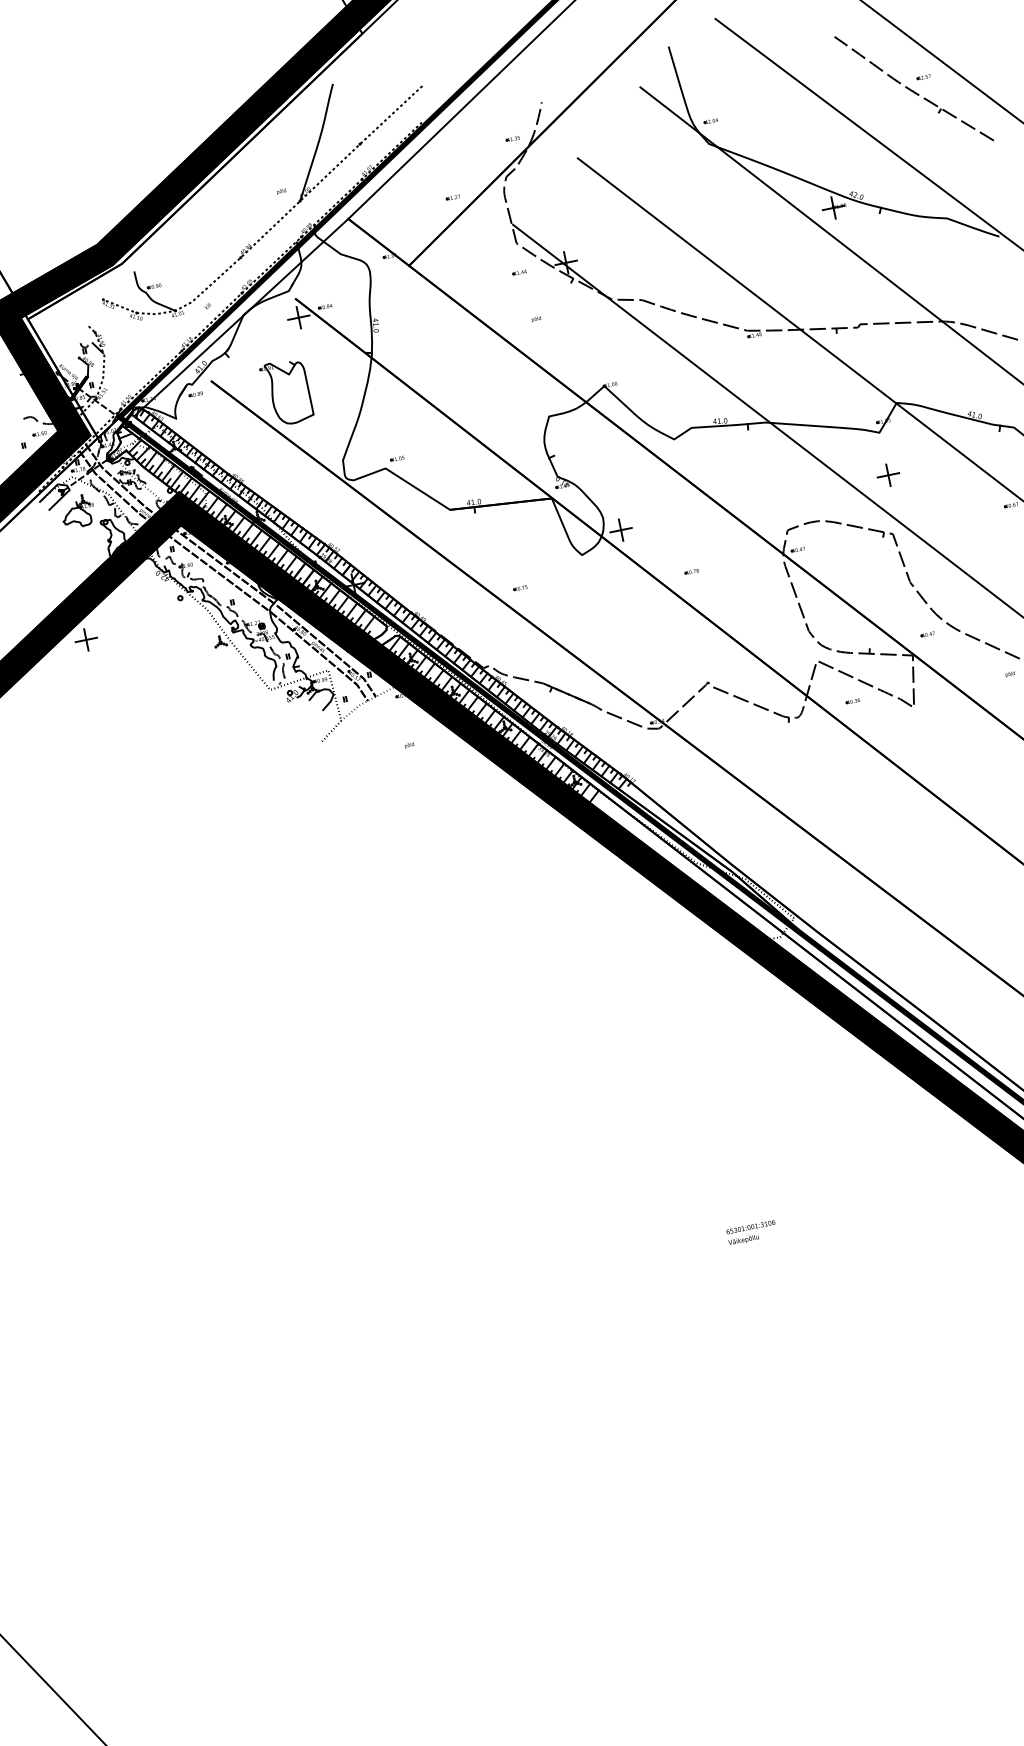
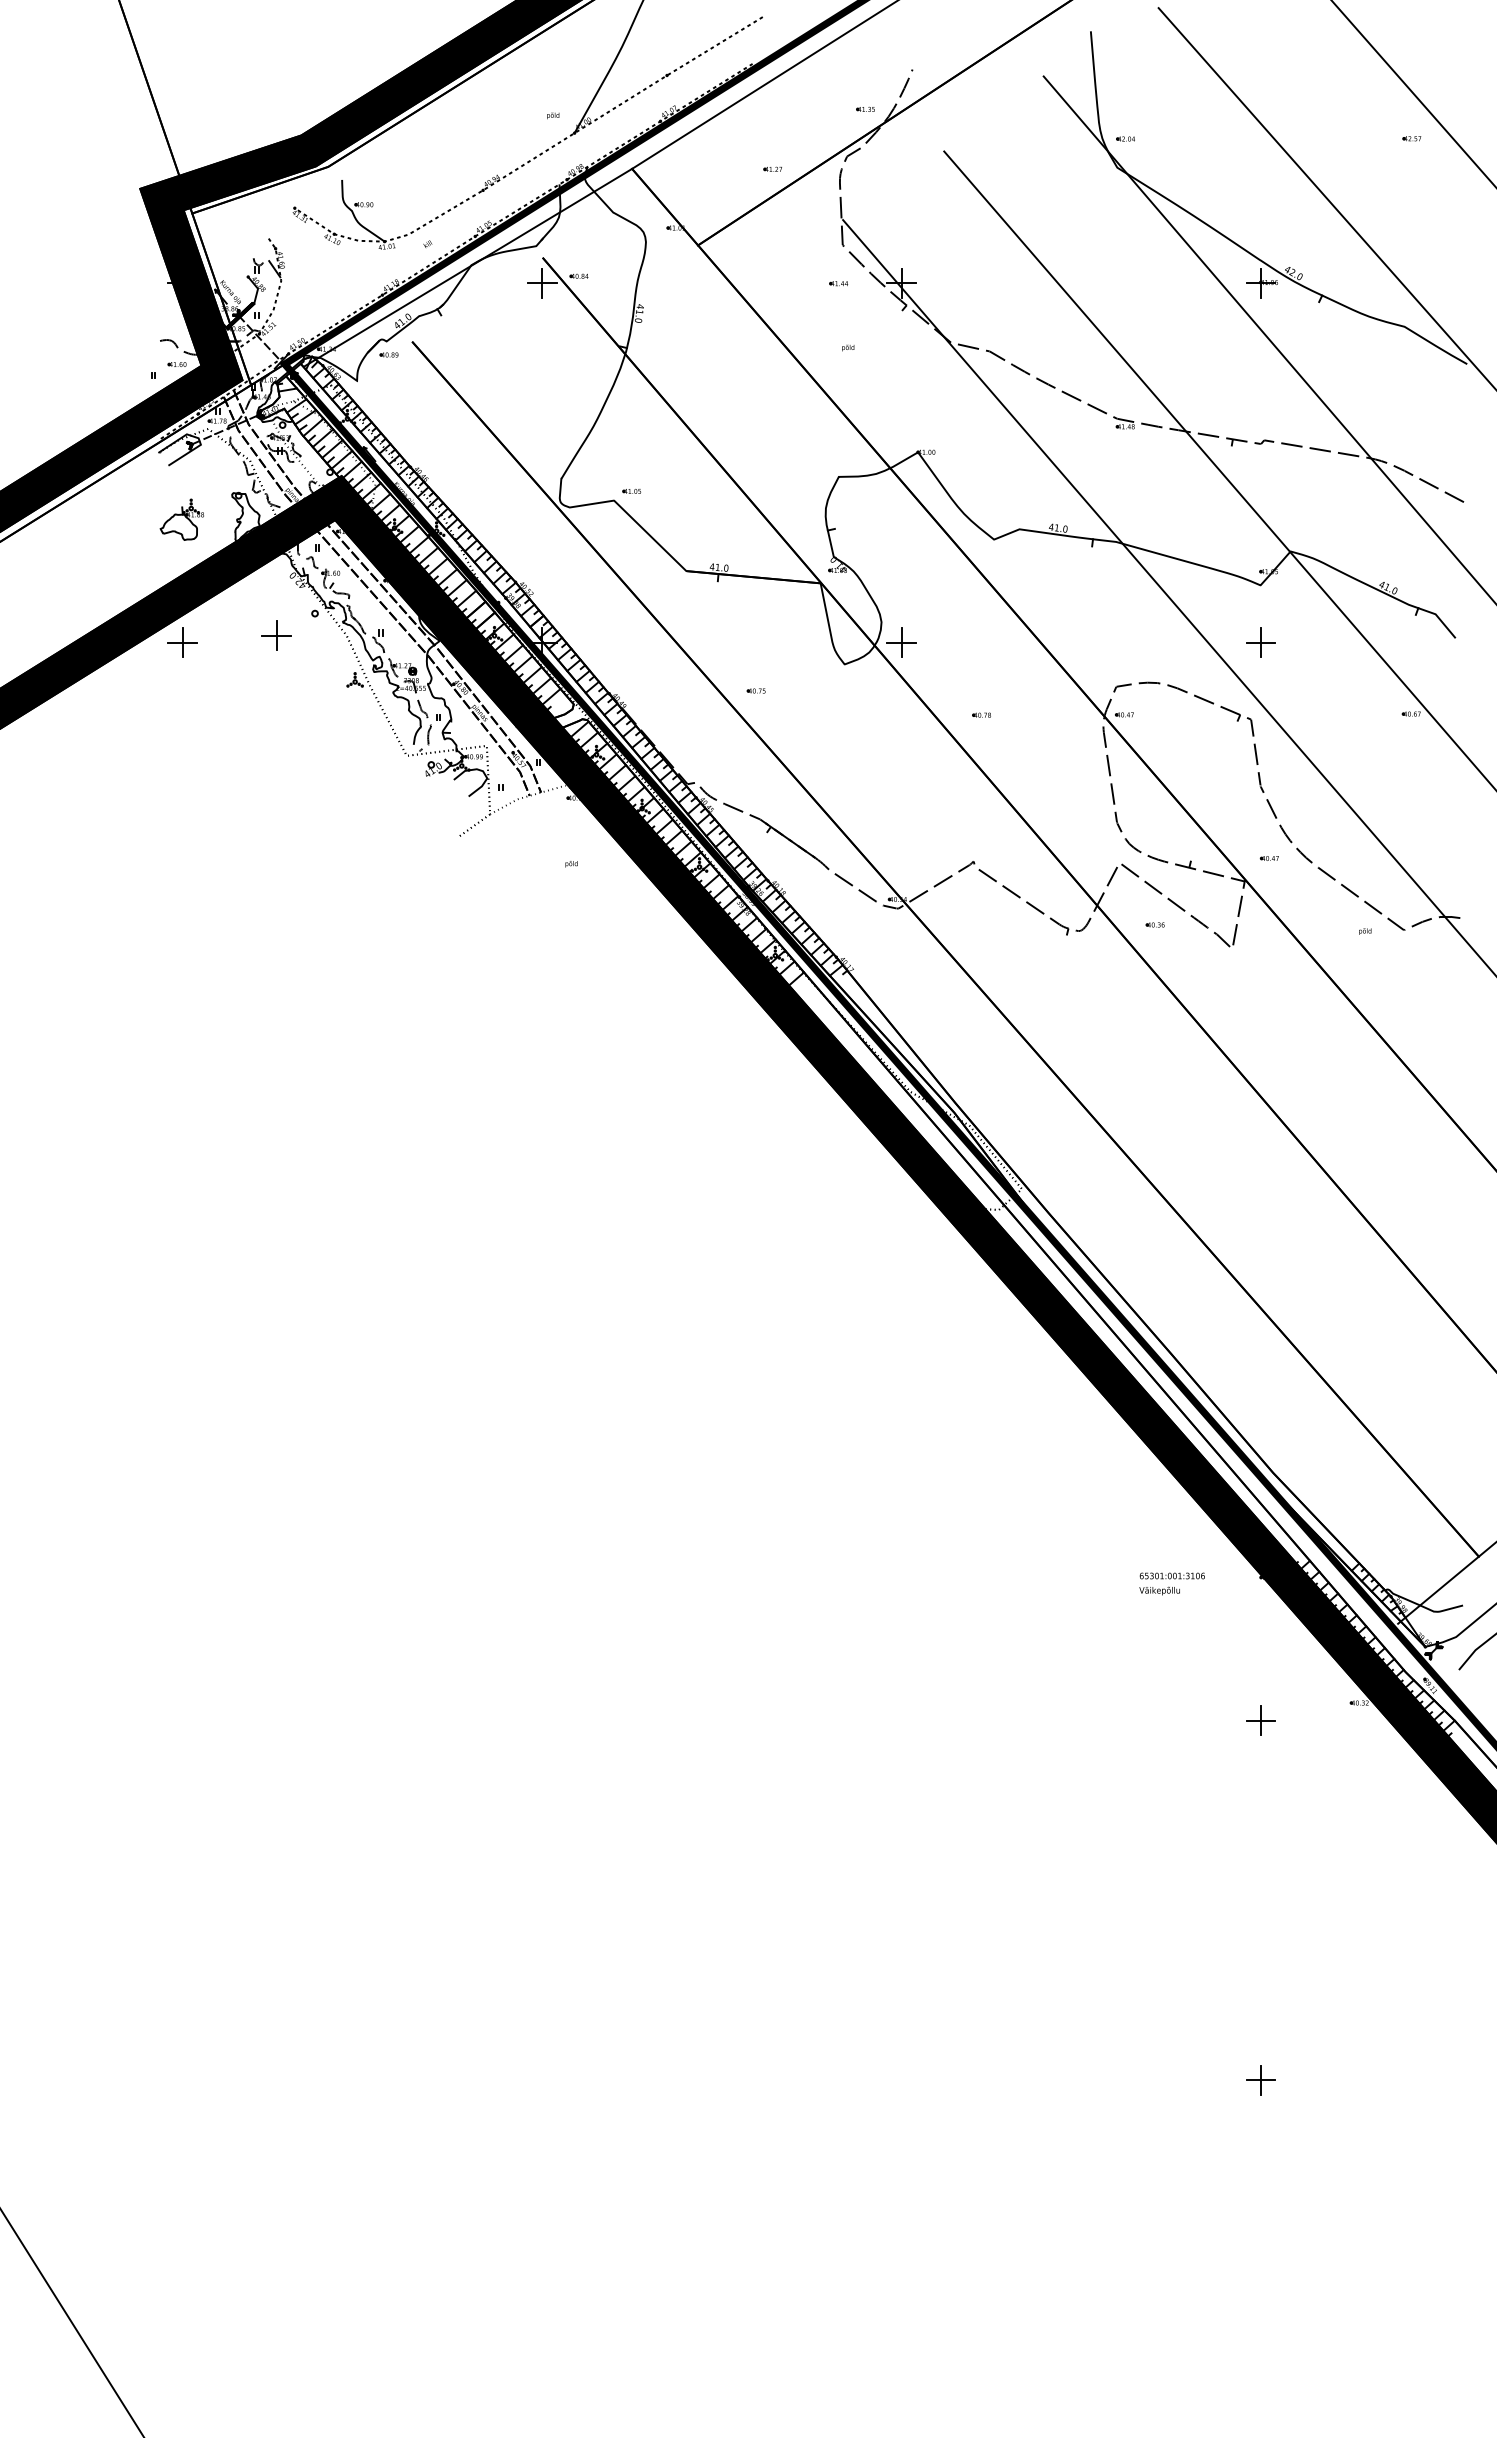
part: (914, 88) -> (1396, 150), removed
part: (286, 391) -> (506, 375), removed
part: (77, 511) -> (181, 519), moved
part: (155, 620) -> (276, 635), added
text: (751, 1232) -> (1171, 1583), moved

